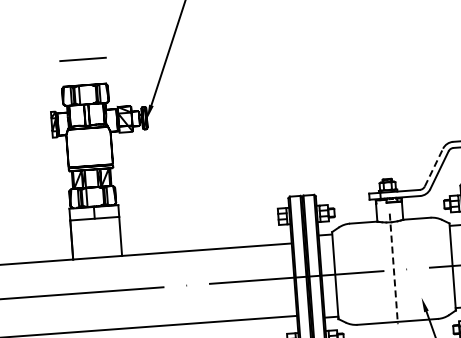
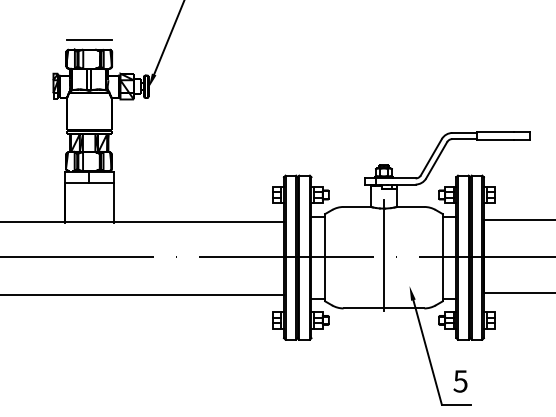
line: (83, 59) -> (89, 39), moved
line: (434, 167) -> (431, 157), dashed -> solid
line: (393, 269) -> (383, 255), dashed -> solid

